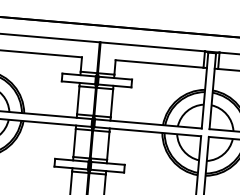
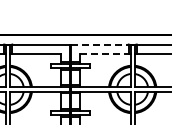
line: (152, 46) -> (99, 44), solid -> dashed
line: (160, 63) -> (104, 53), solid -> dashed

